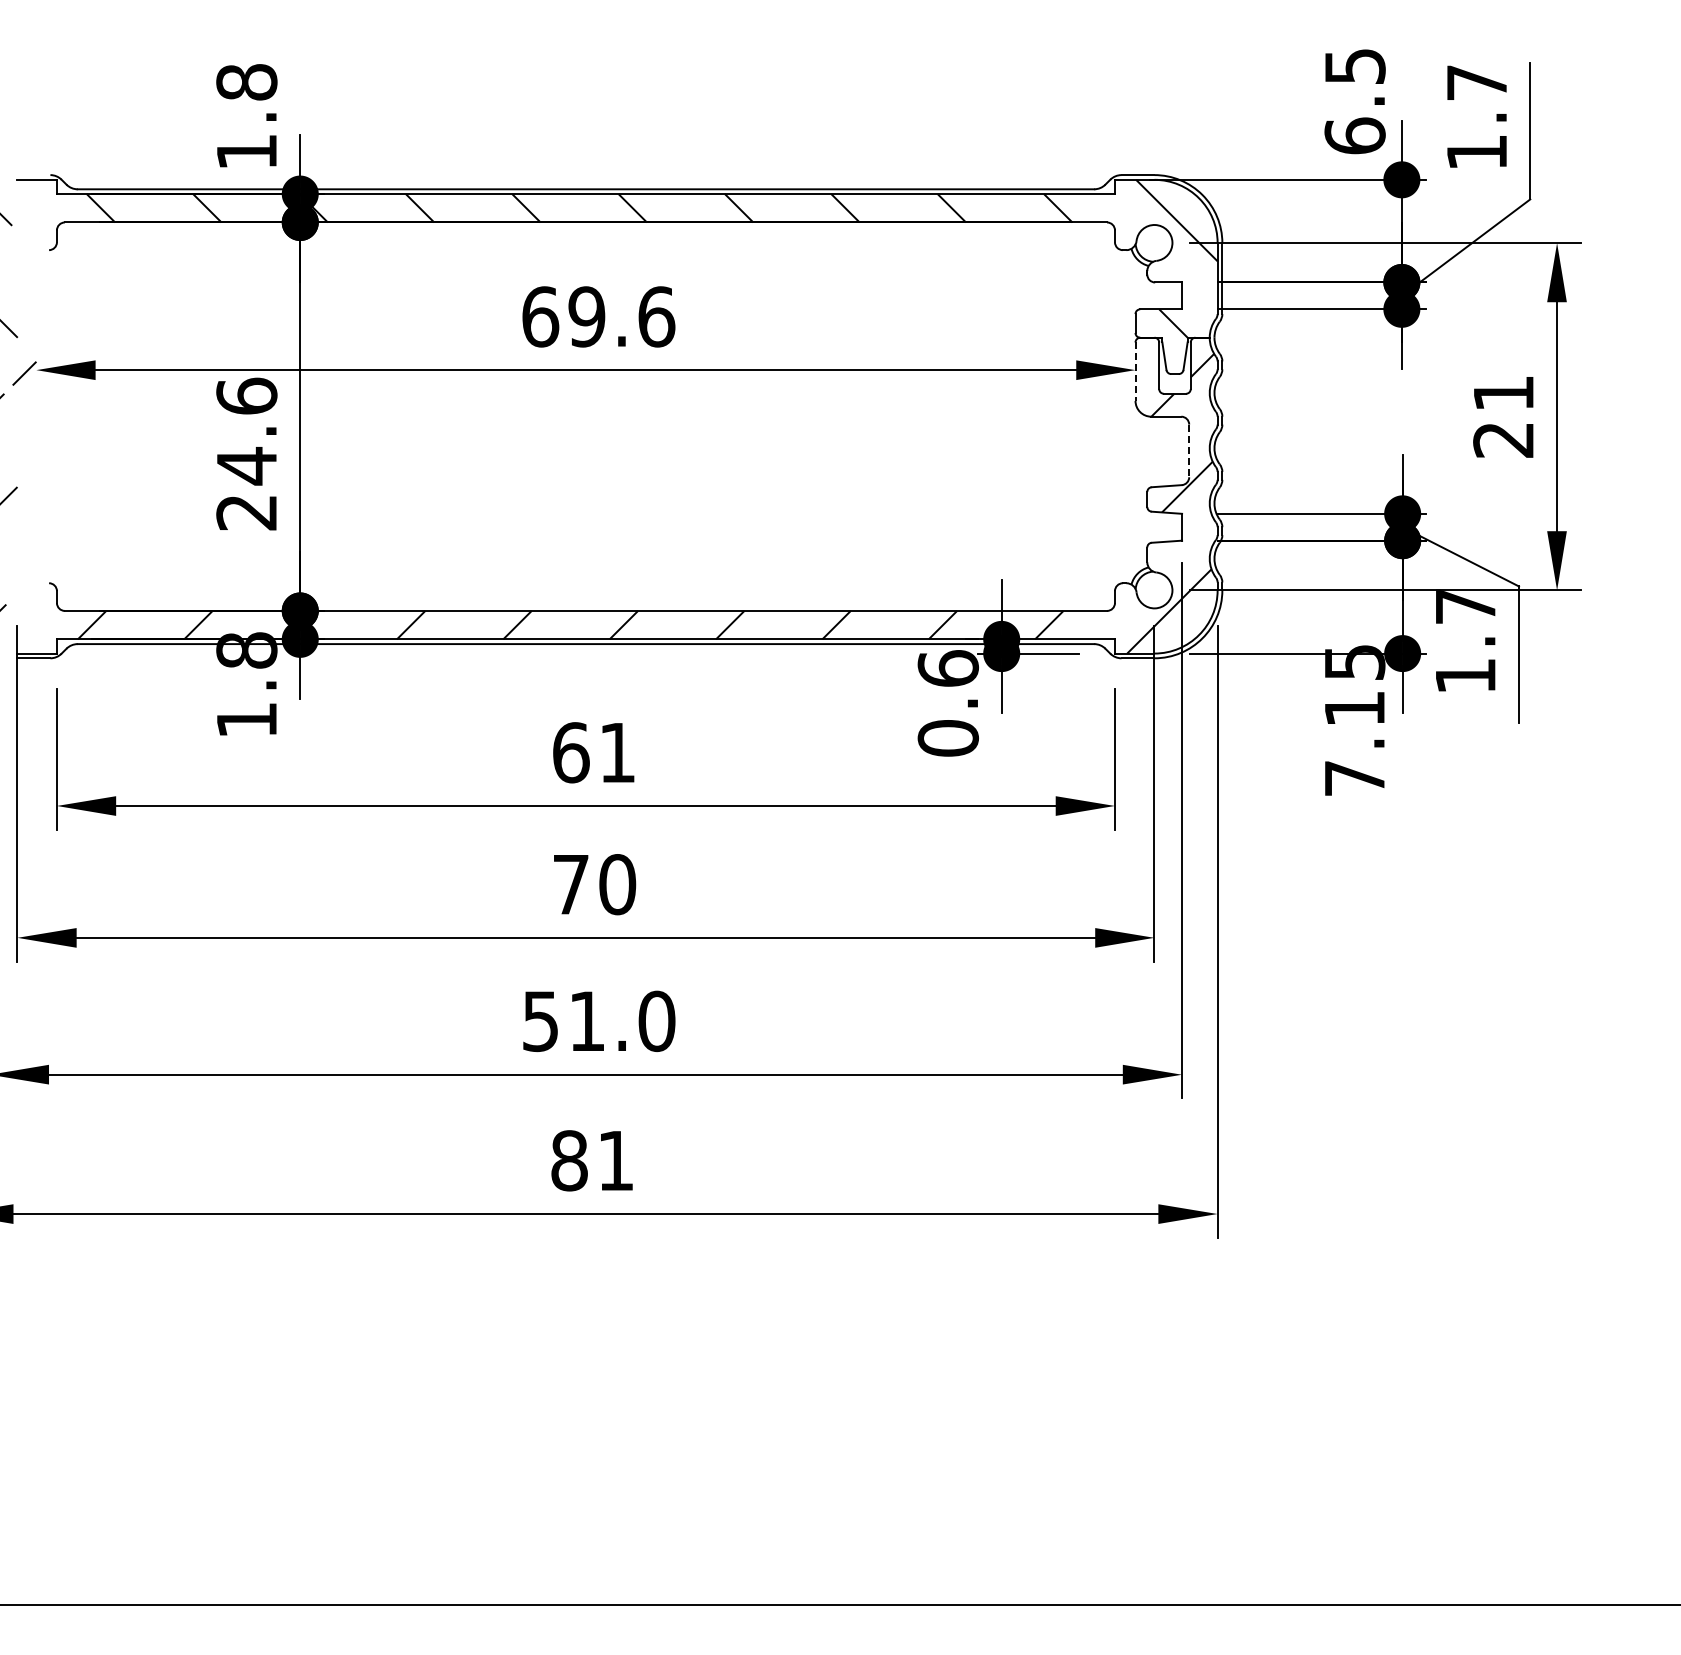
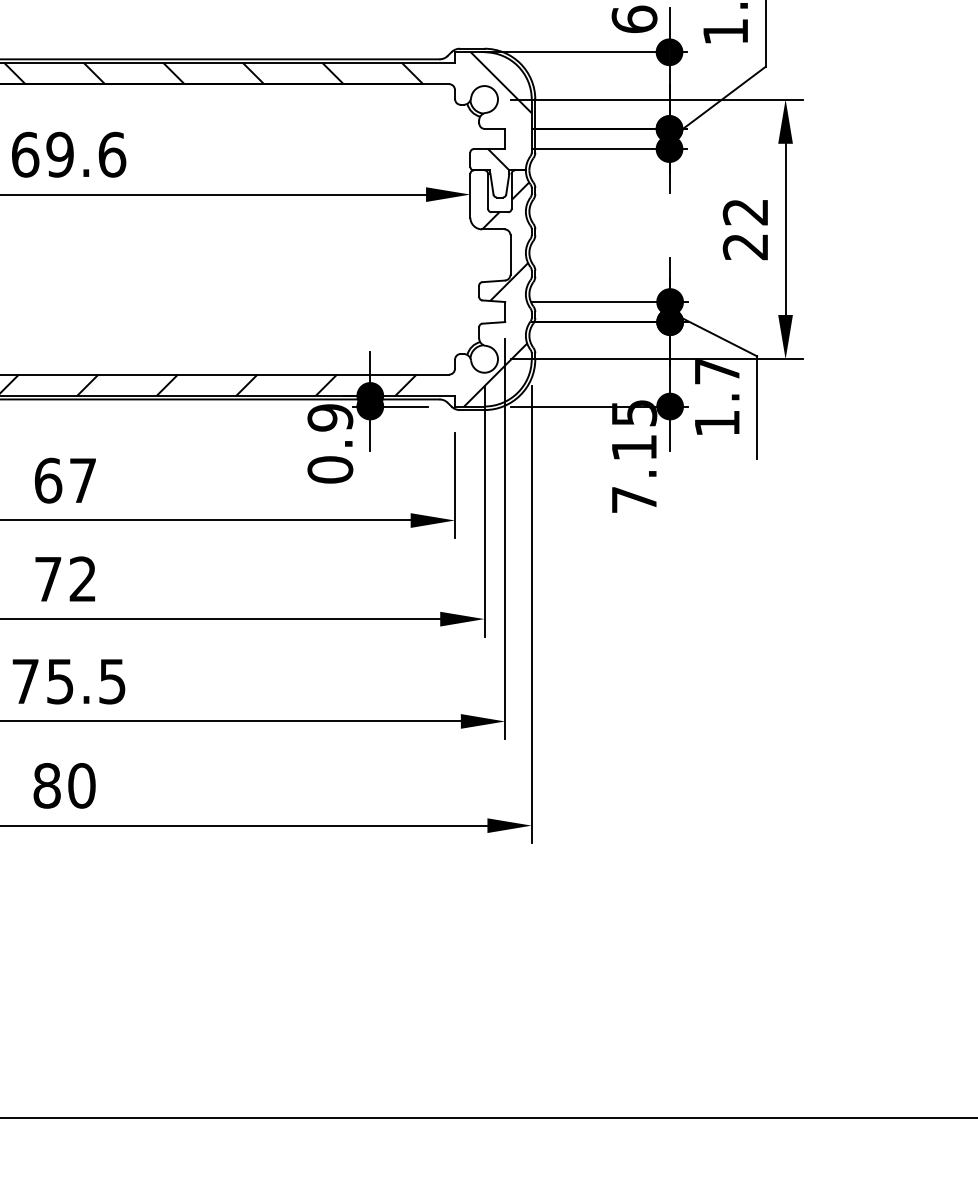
line: (1135, 372) -> (470, 196), dashed -> solid
text: (1503, 394) -> (745, 212), 21 -> 22
line: (1189, 451) -> (510, 255), dashed -> solid
text: (947, 668) -> (329, 417), 0.6 -> 0.9
text: (617, 752) -> (82, 480), 61 -> 67
text: (617, 884) -> (82, 579), 70 -> 72
text: (599, 1021) -> (69, 681), 51.0 -> 75.5
text: (615, 1160) -> (81, 785), 81 -> 80

